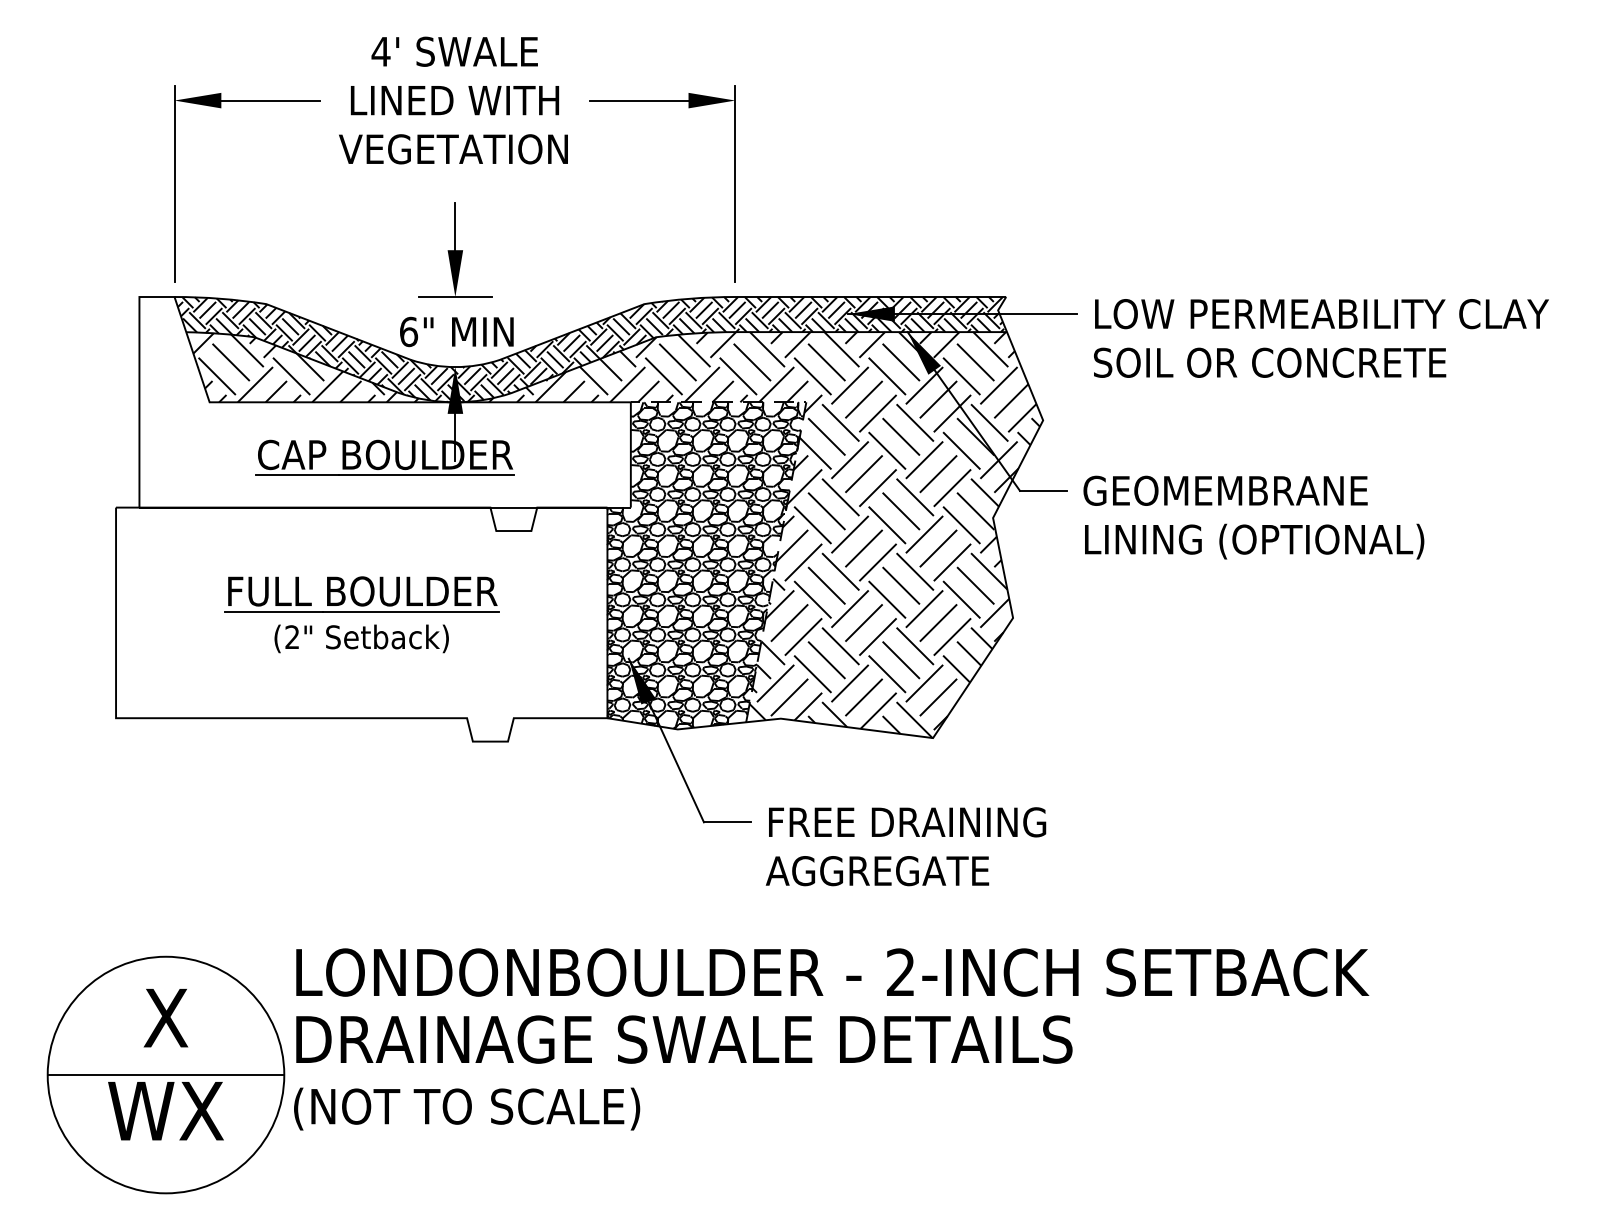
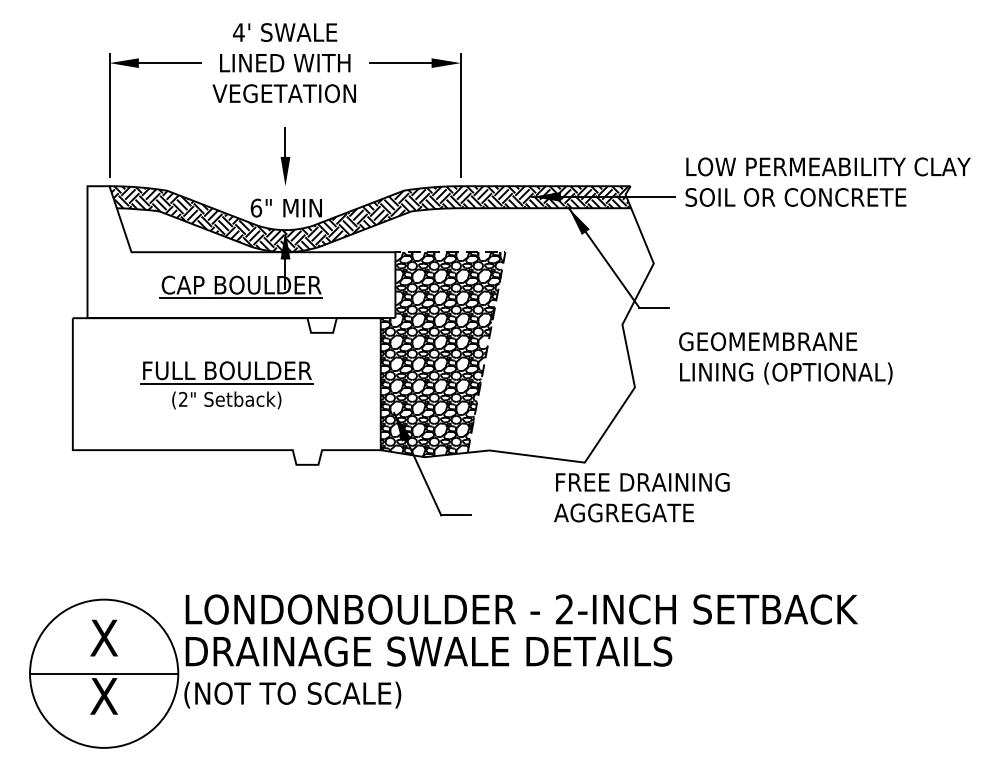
line: (455, 297) -> (285, 186), removed
text: (1320, 337) -> (827, 181), moved
hatch: (313, 367) -> (196, 230), removed
text: (1253, 517) -> (785, 358), moved
hatch: (750, 535) -> (470, 335), removed
text: (905, 846) -> (641, 497), moved
text: (164, 1111) -> (103, 696), WX -> X

